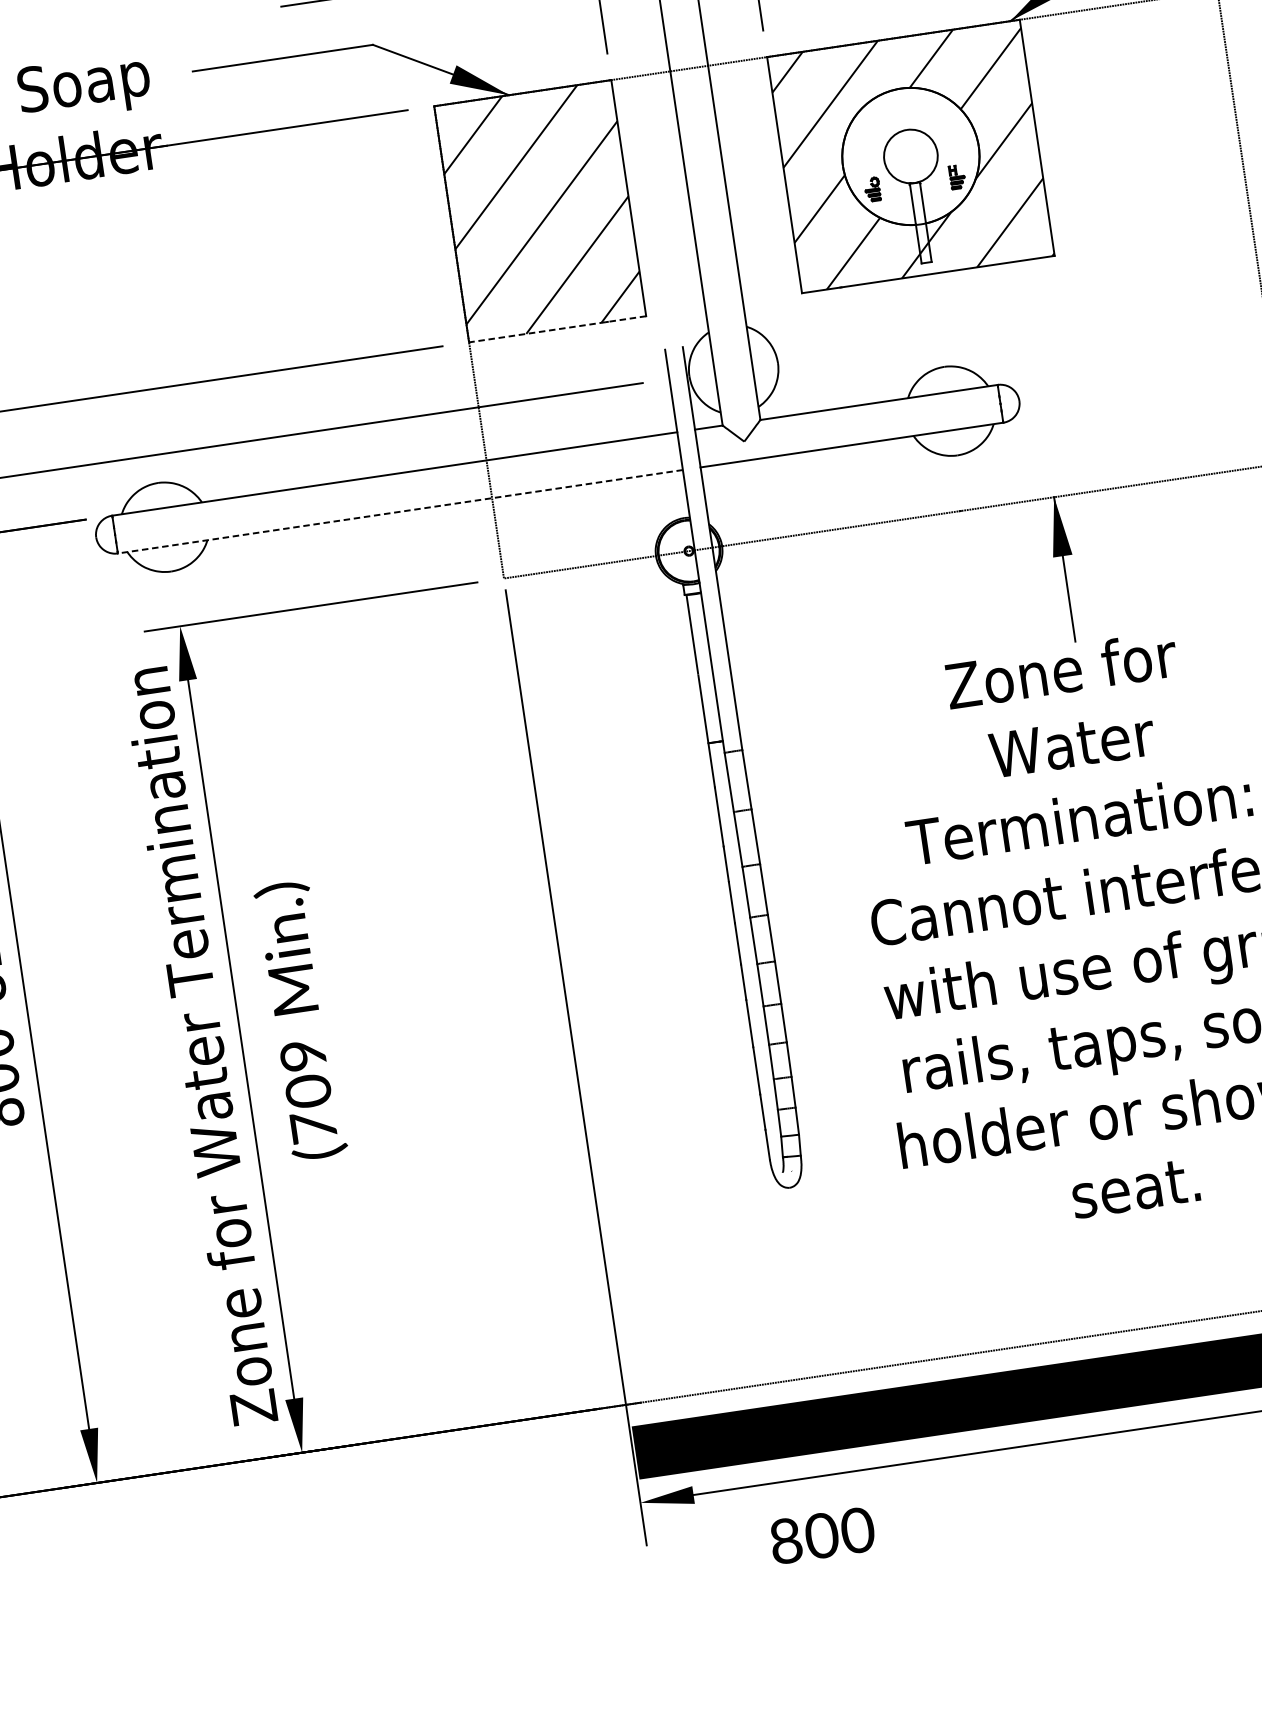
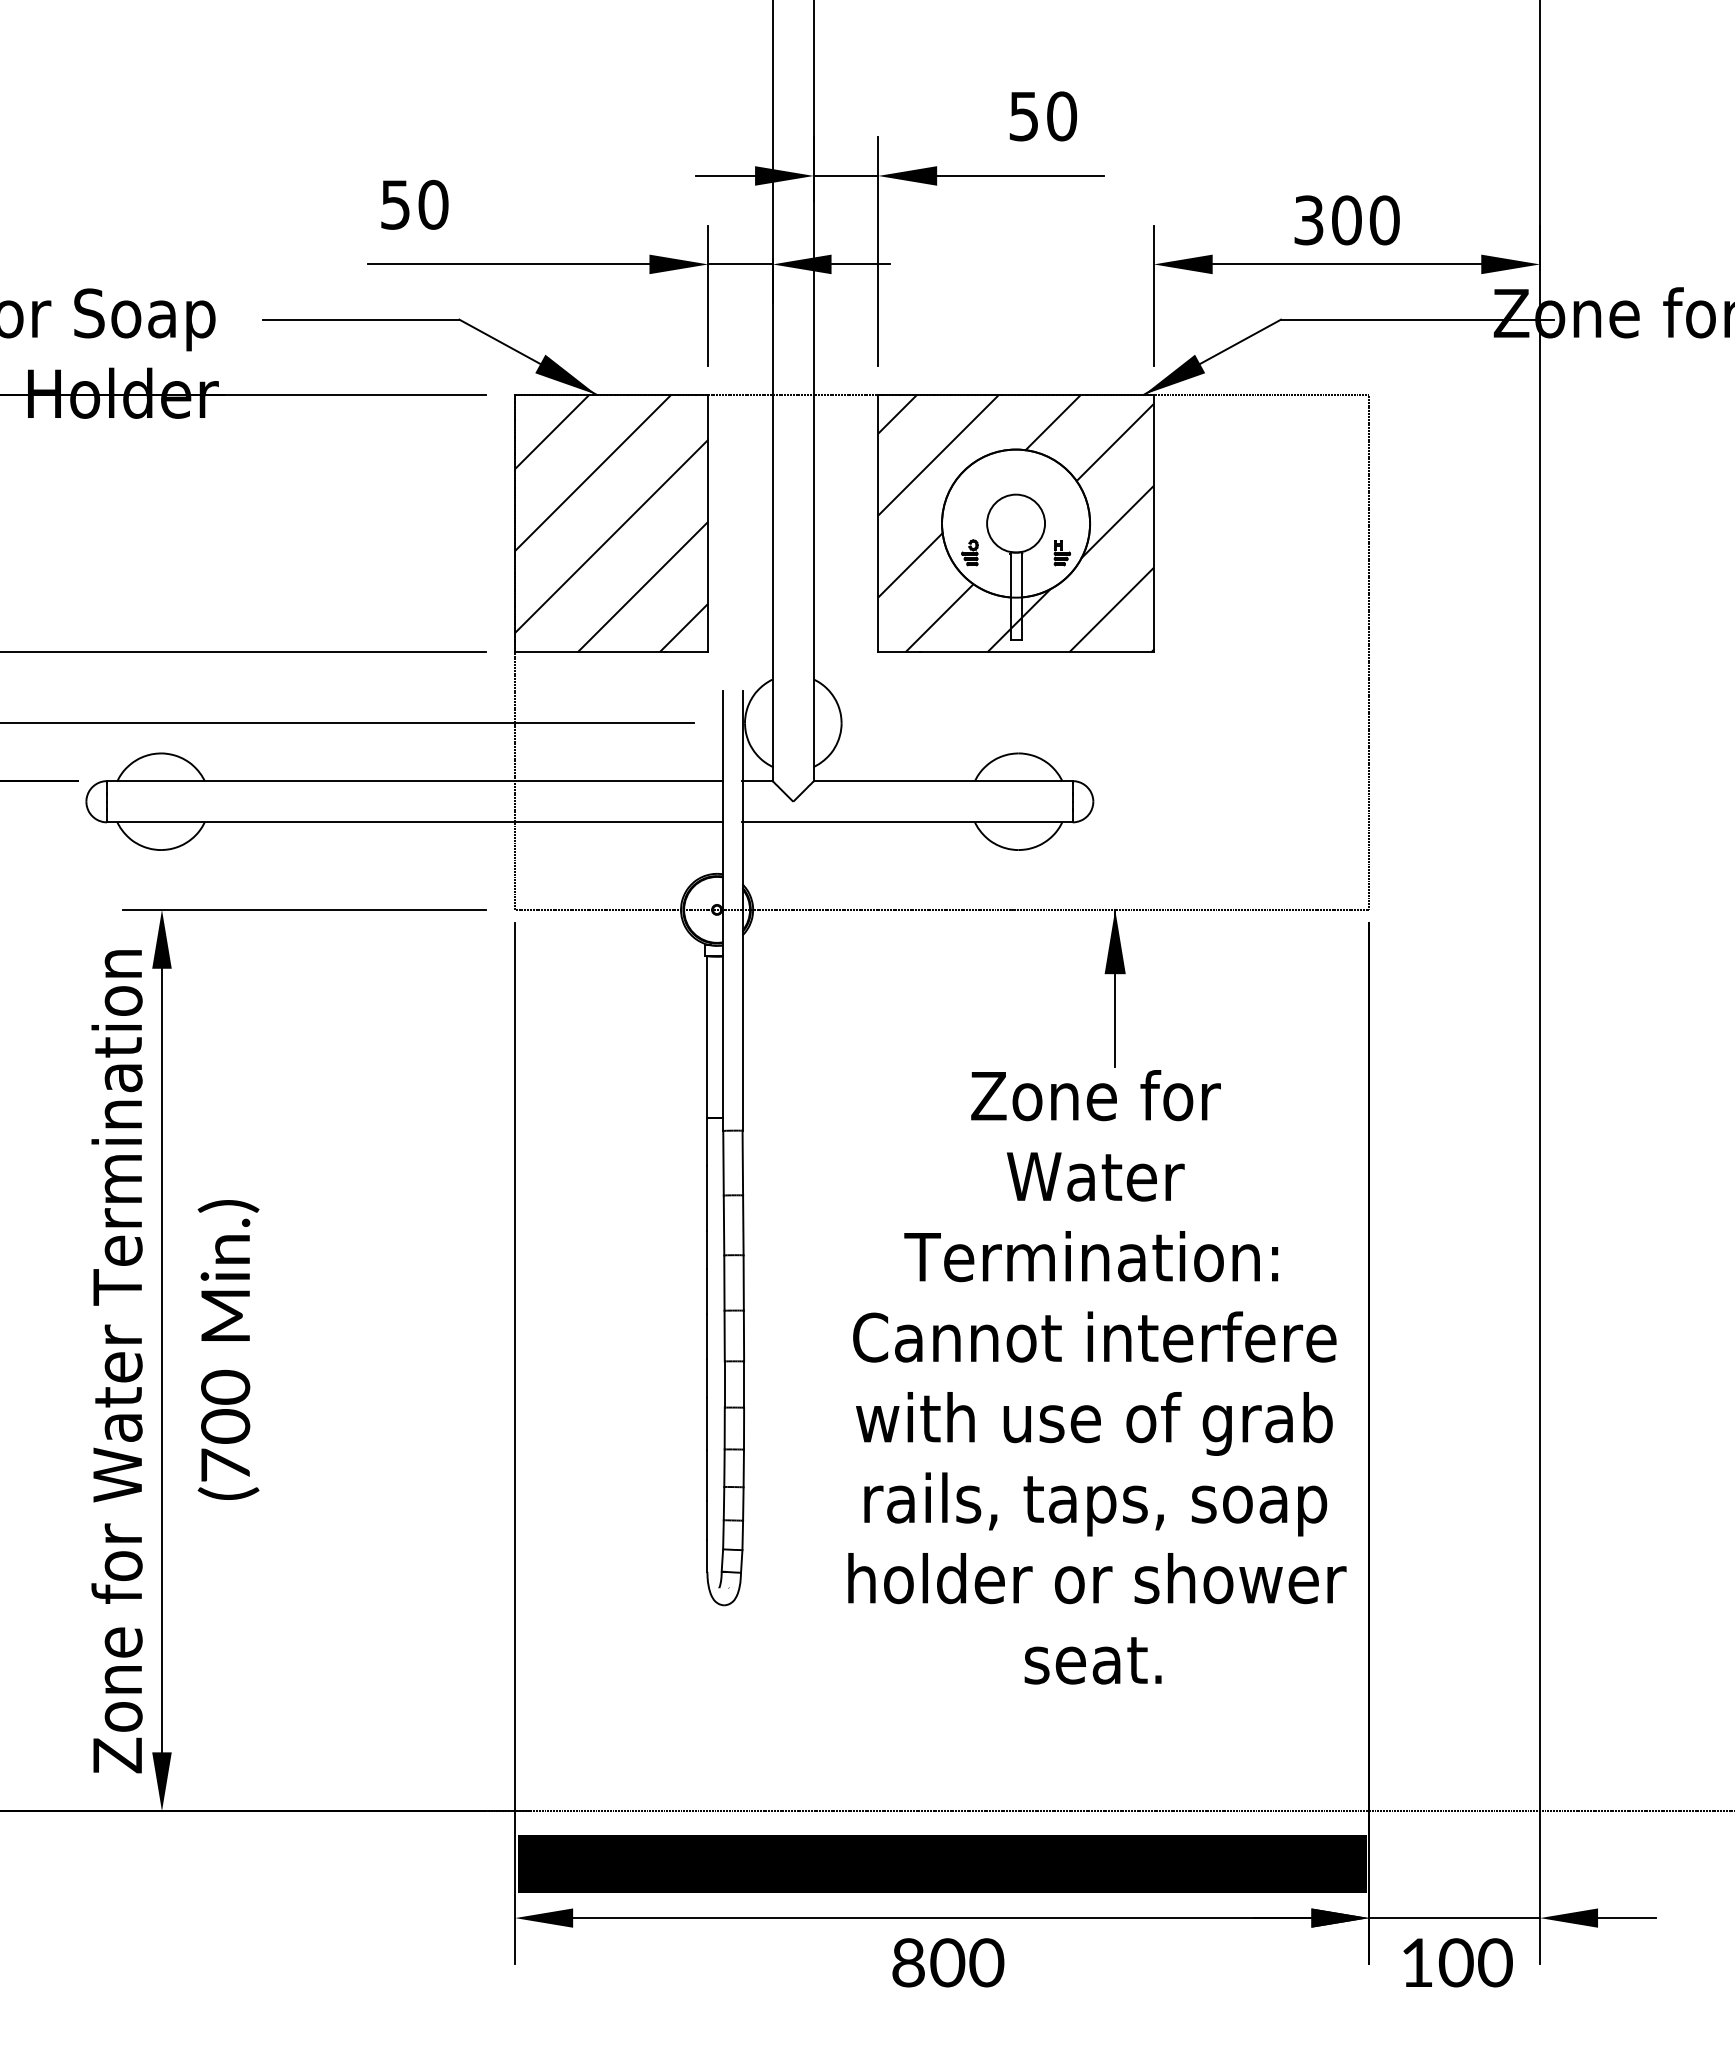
line: (557, 329) -> (611, 652), dashed -> solid
line: (399, 511) -> (414, 822), dashed -> solid
text: (303, 1054) -> (226, 1386), (709 -> (700
text: (822, 1535) -> (948, 1962), moved

